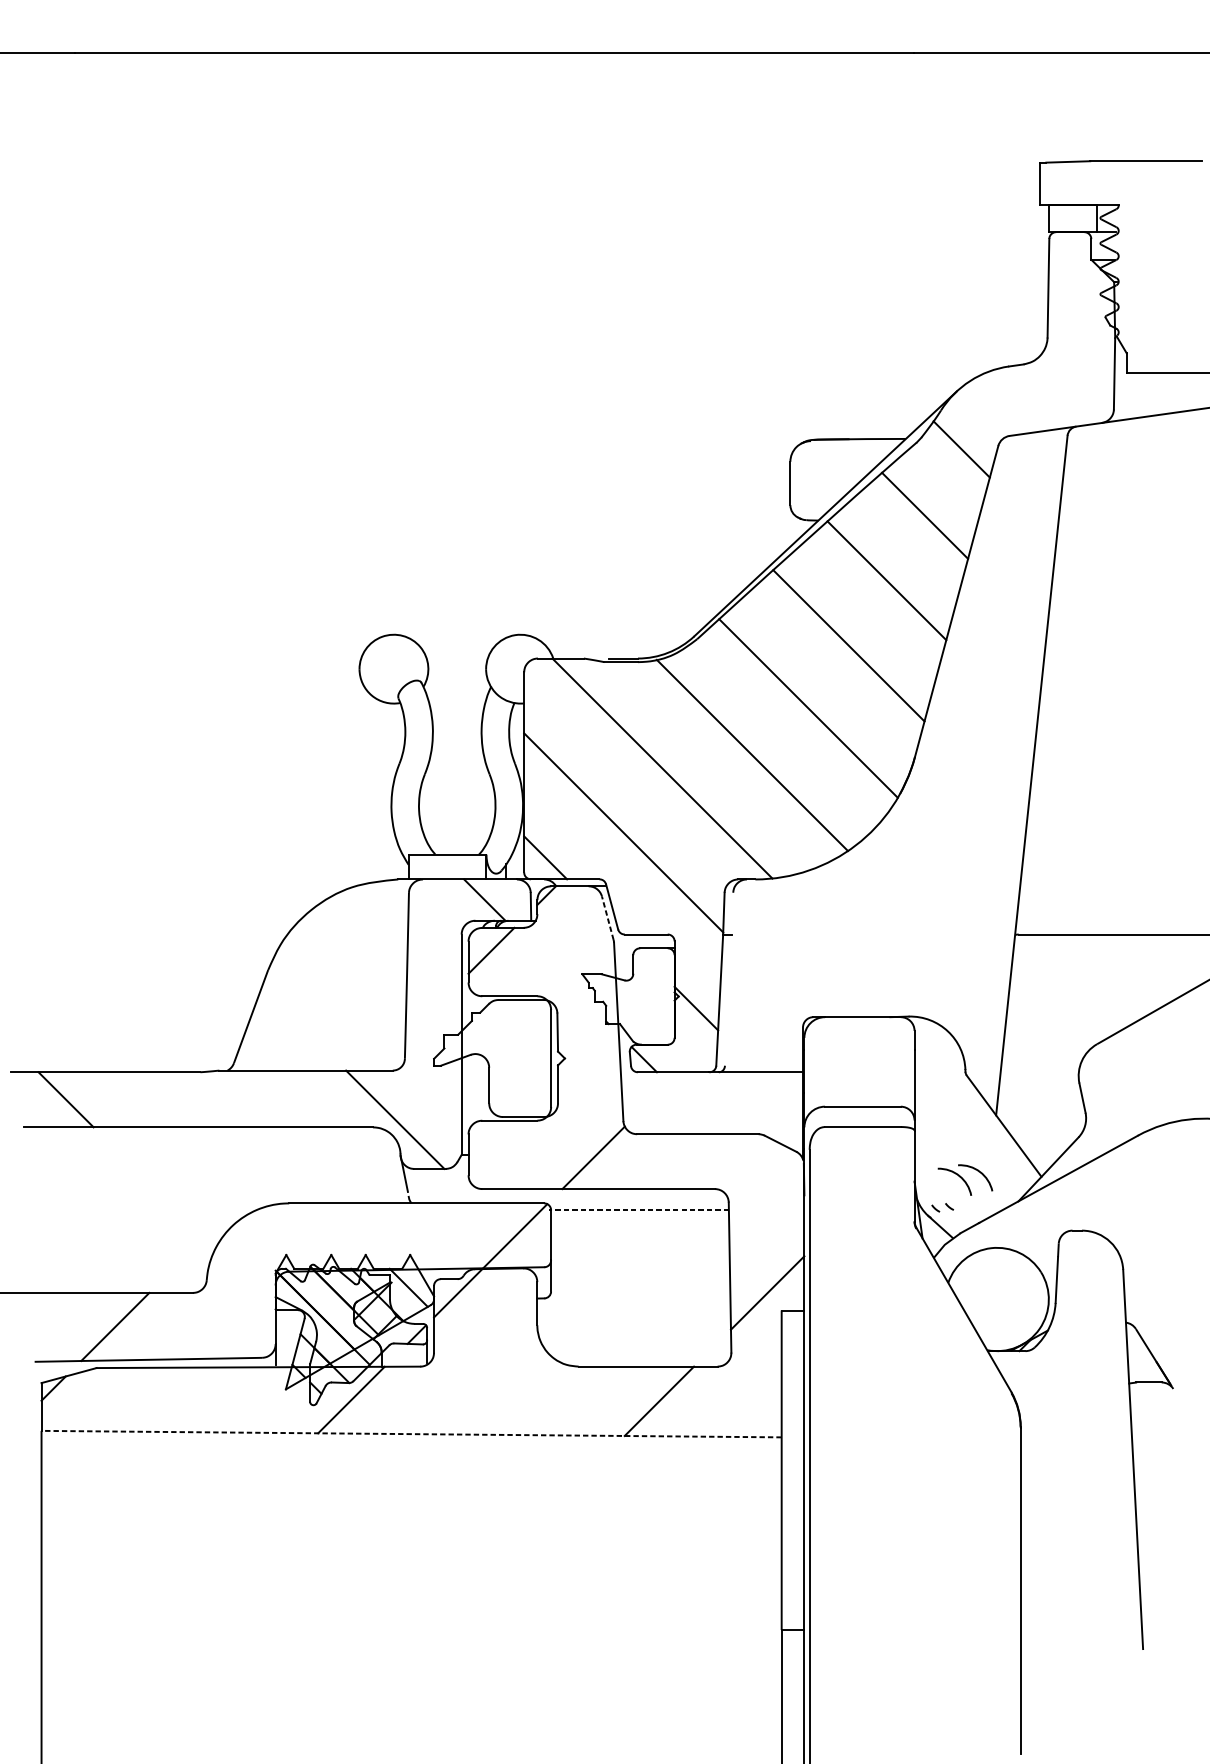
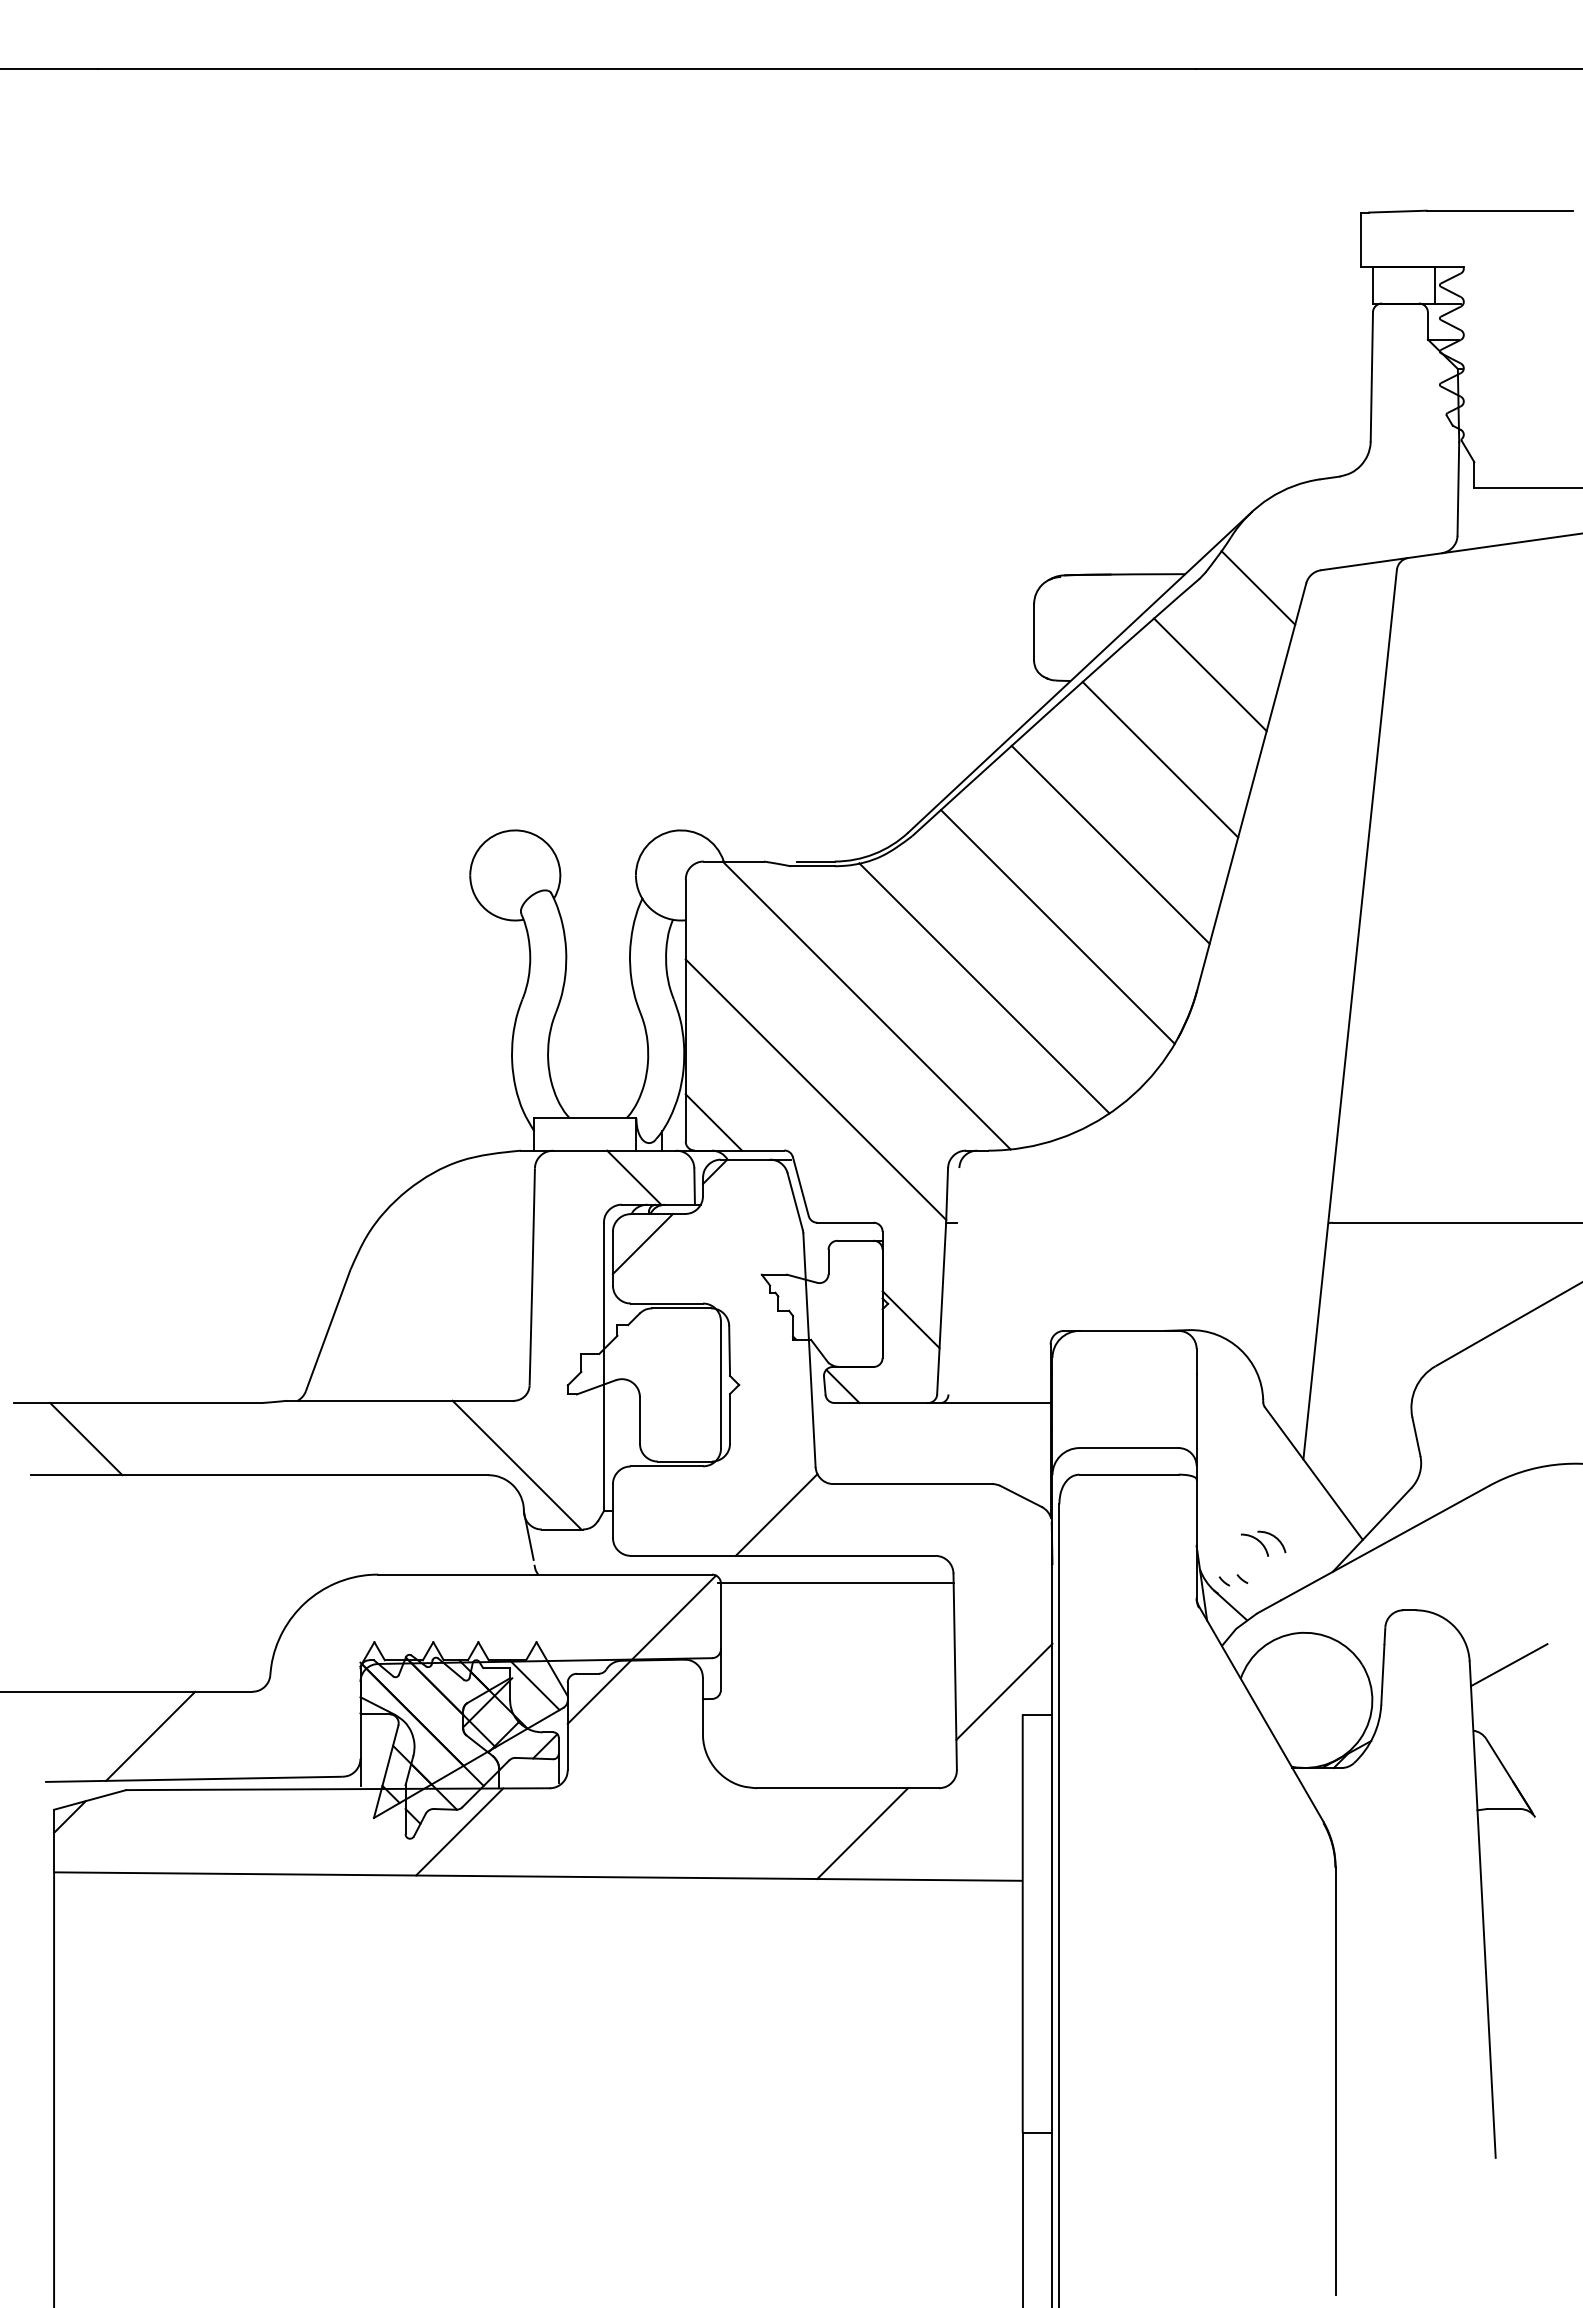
line: (608, 917) -> (795, 1200), dashed -> solid
part: (965, 1179) -> (1263, 1543), size x0.62
line: (638, 1210) -> (835, 1583), dashed -> solid
line: (1152, 1272) -> (1508, 1665), added
line: (411, 1434) -> (538, 1876), dashed -> solid

